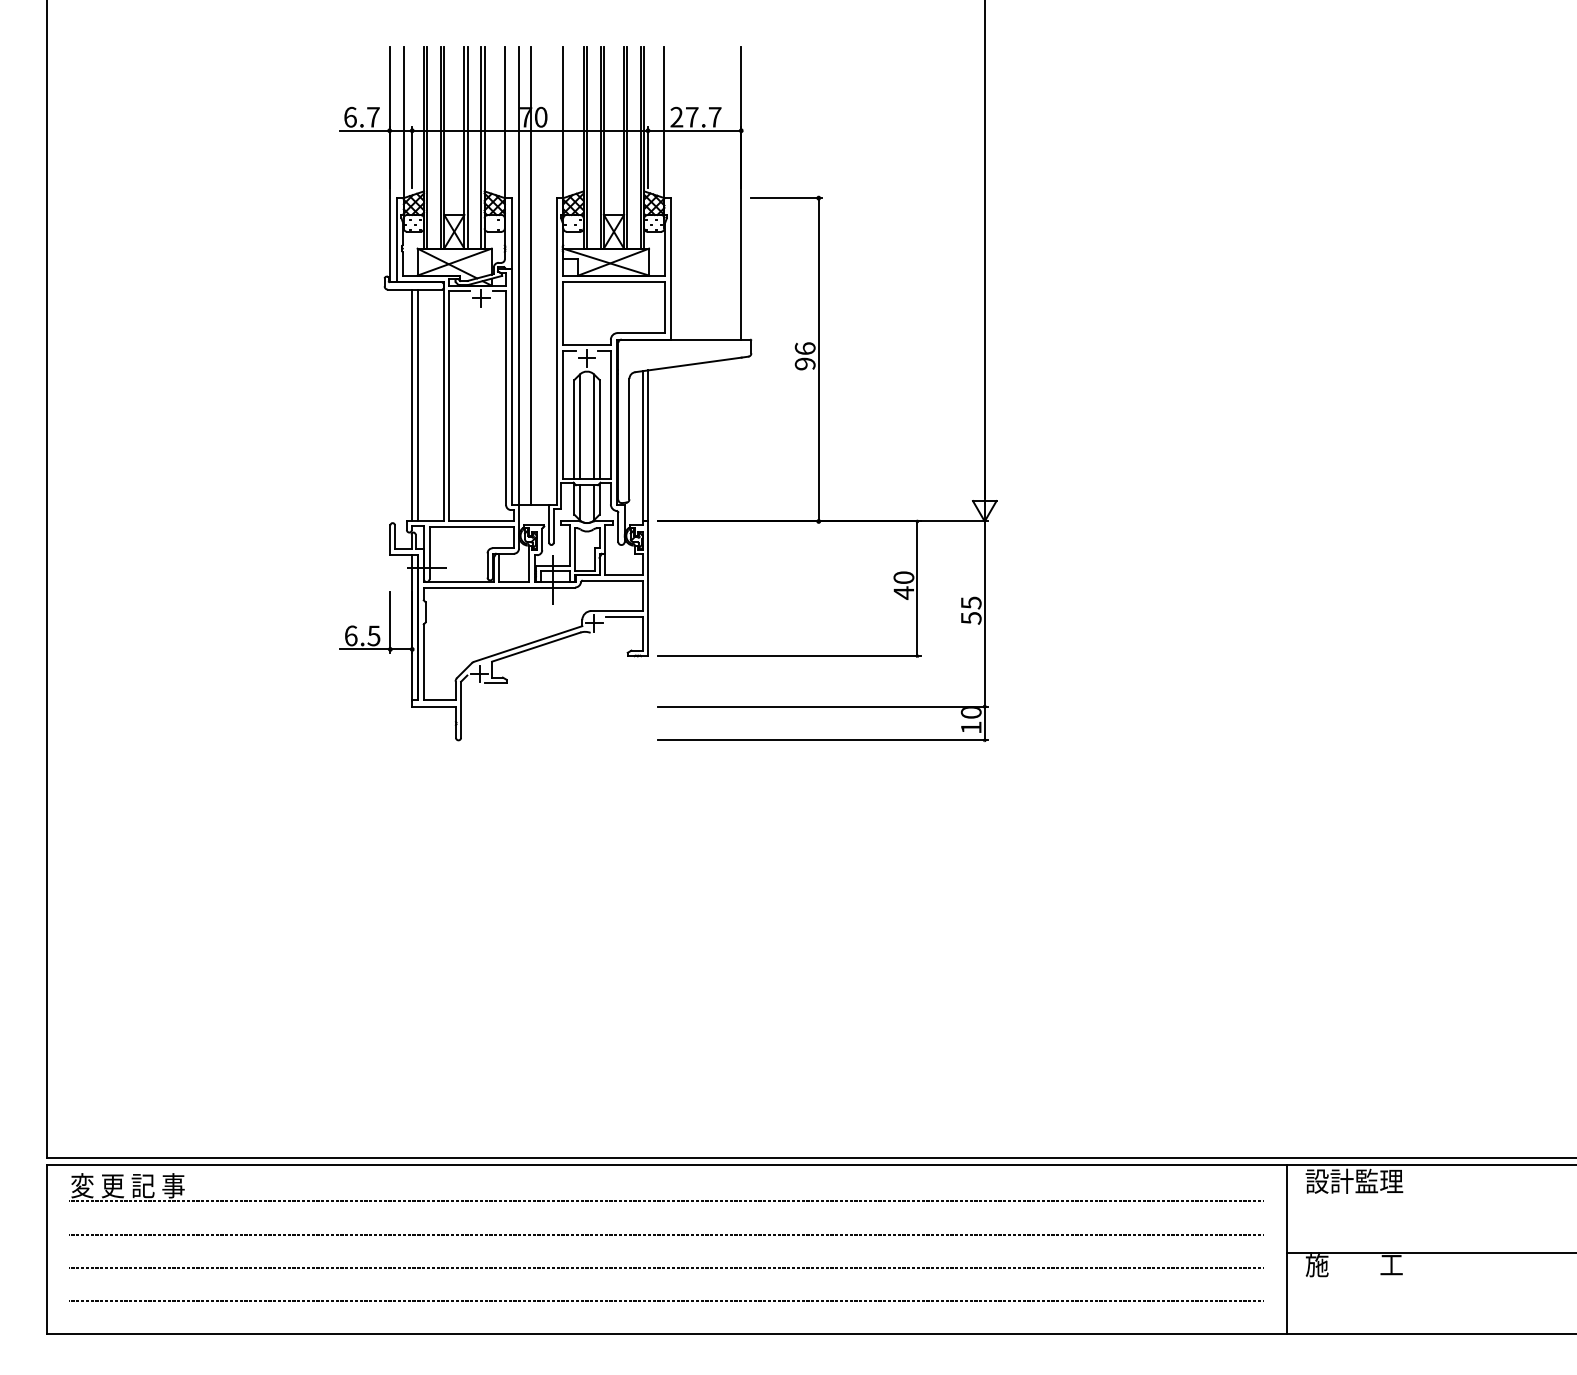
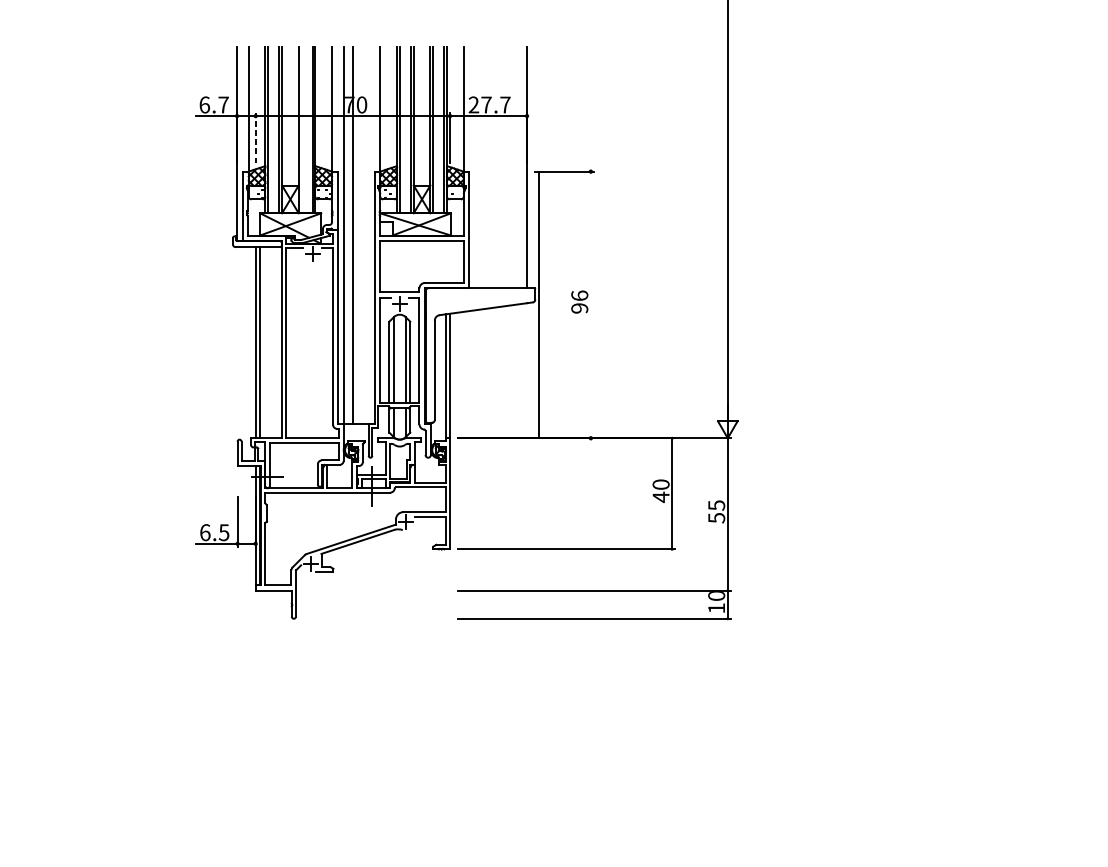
line: (467, 147) -> (301, 129), removed
line: (412, 157) -> (255, 138), solid -> dashed
line: (818, 359) -> (538, 304), moved

